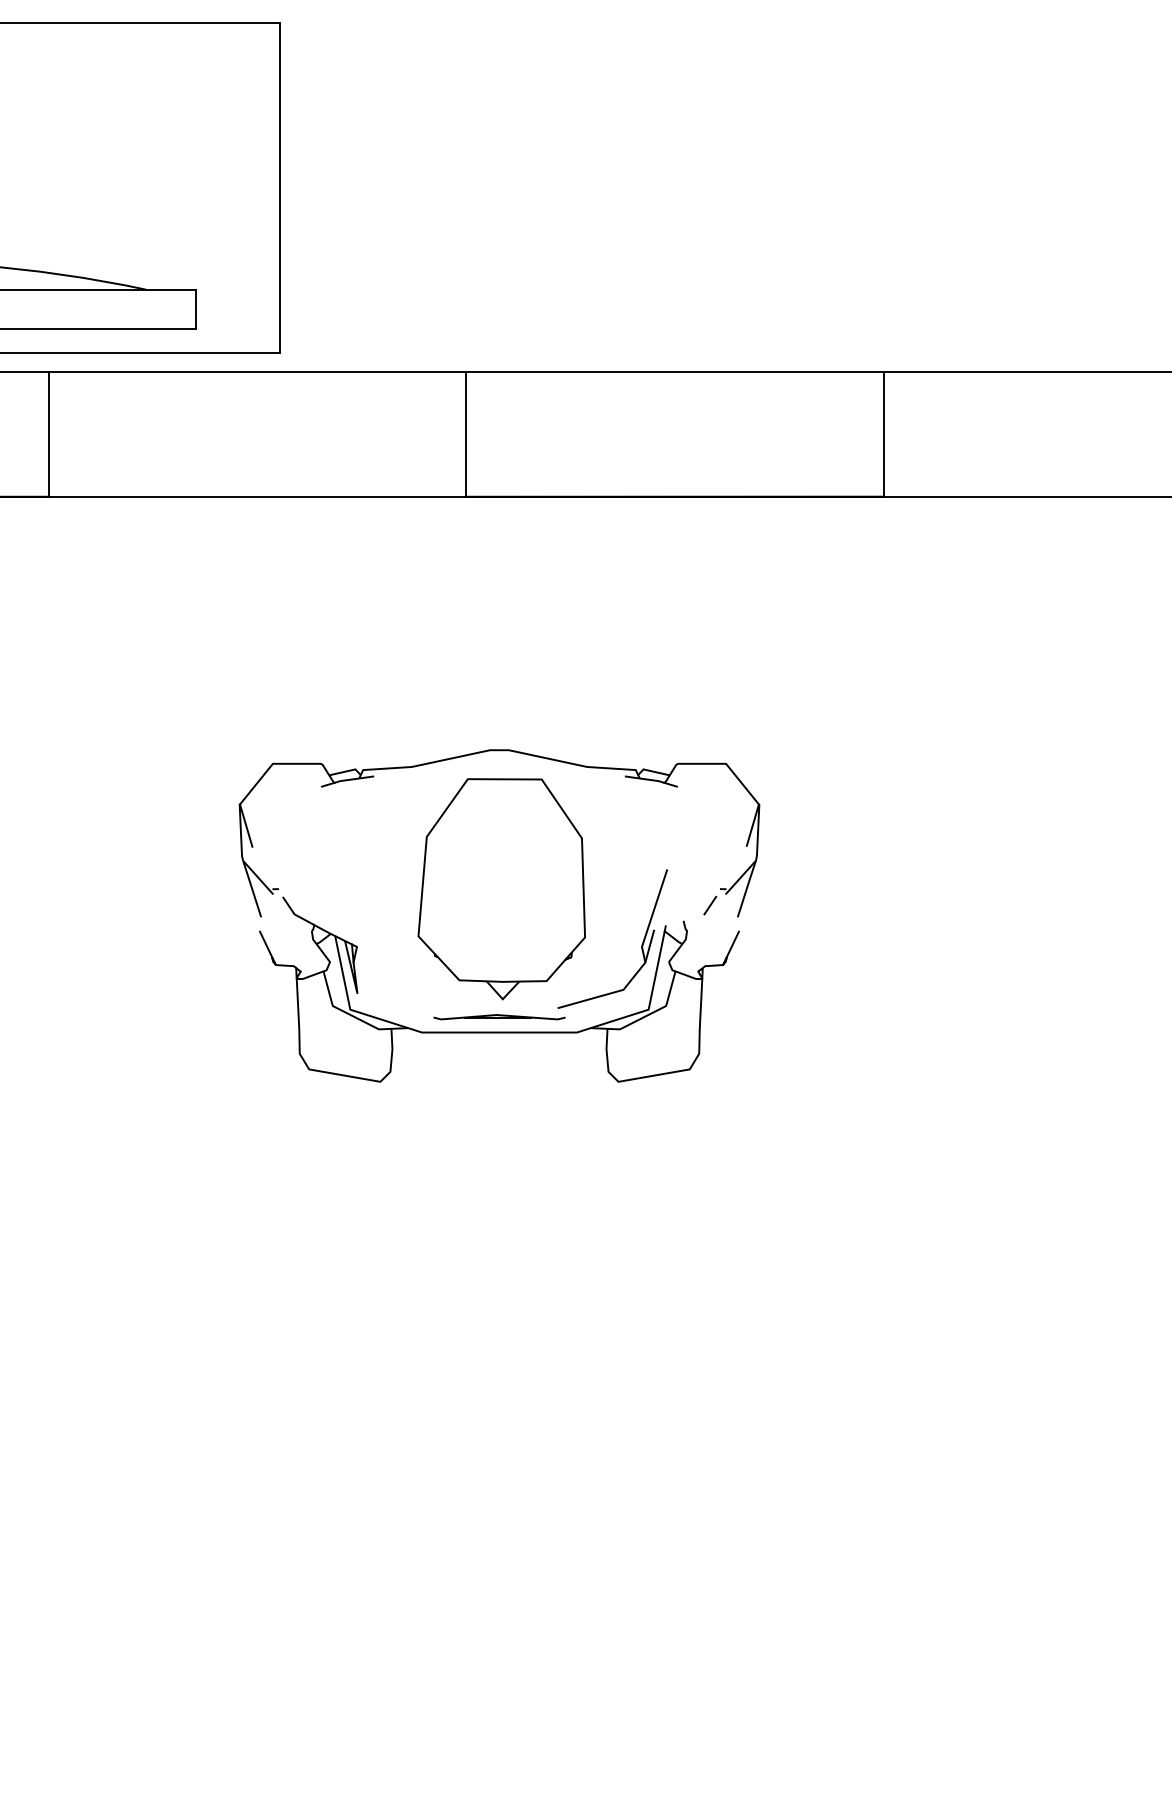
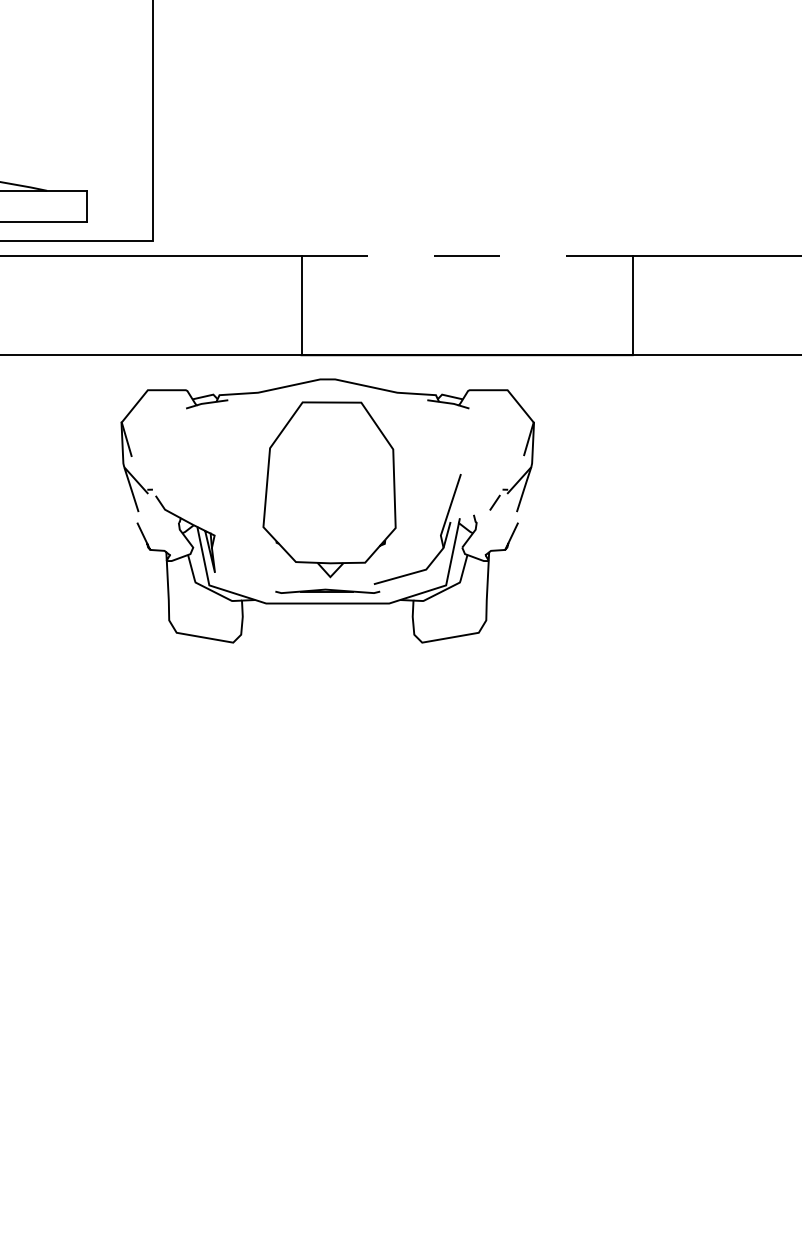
line: (675, 371) -> (467, 255), solid -> dashed
part: (499, 915) -> (327, 510), moved

